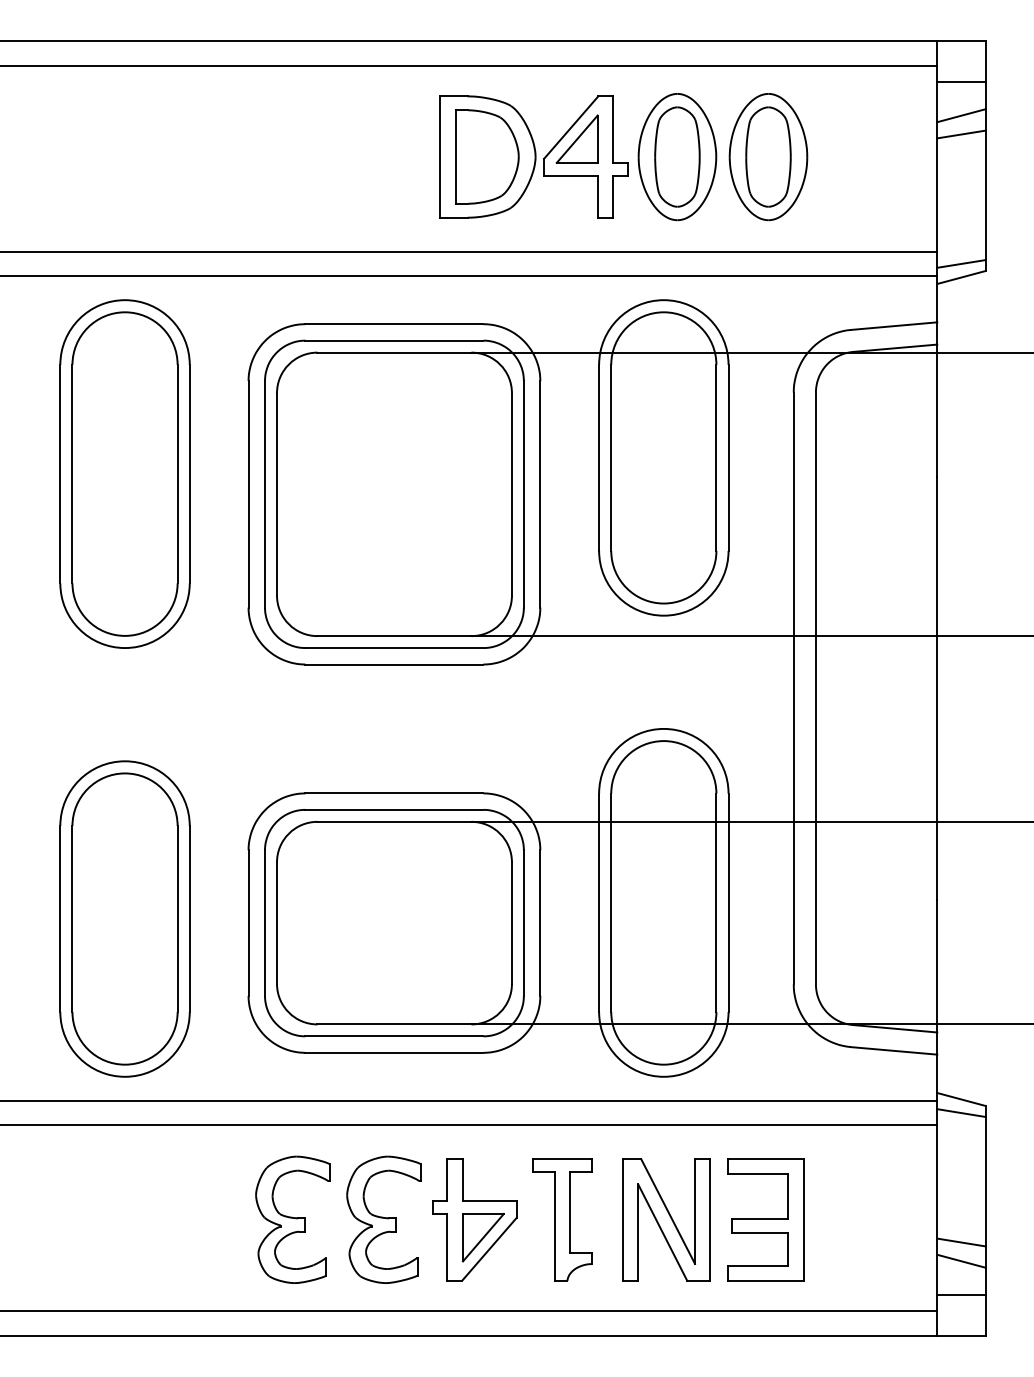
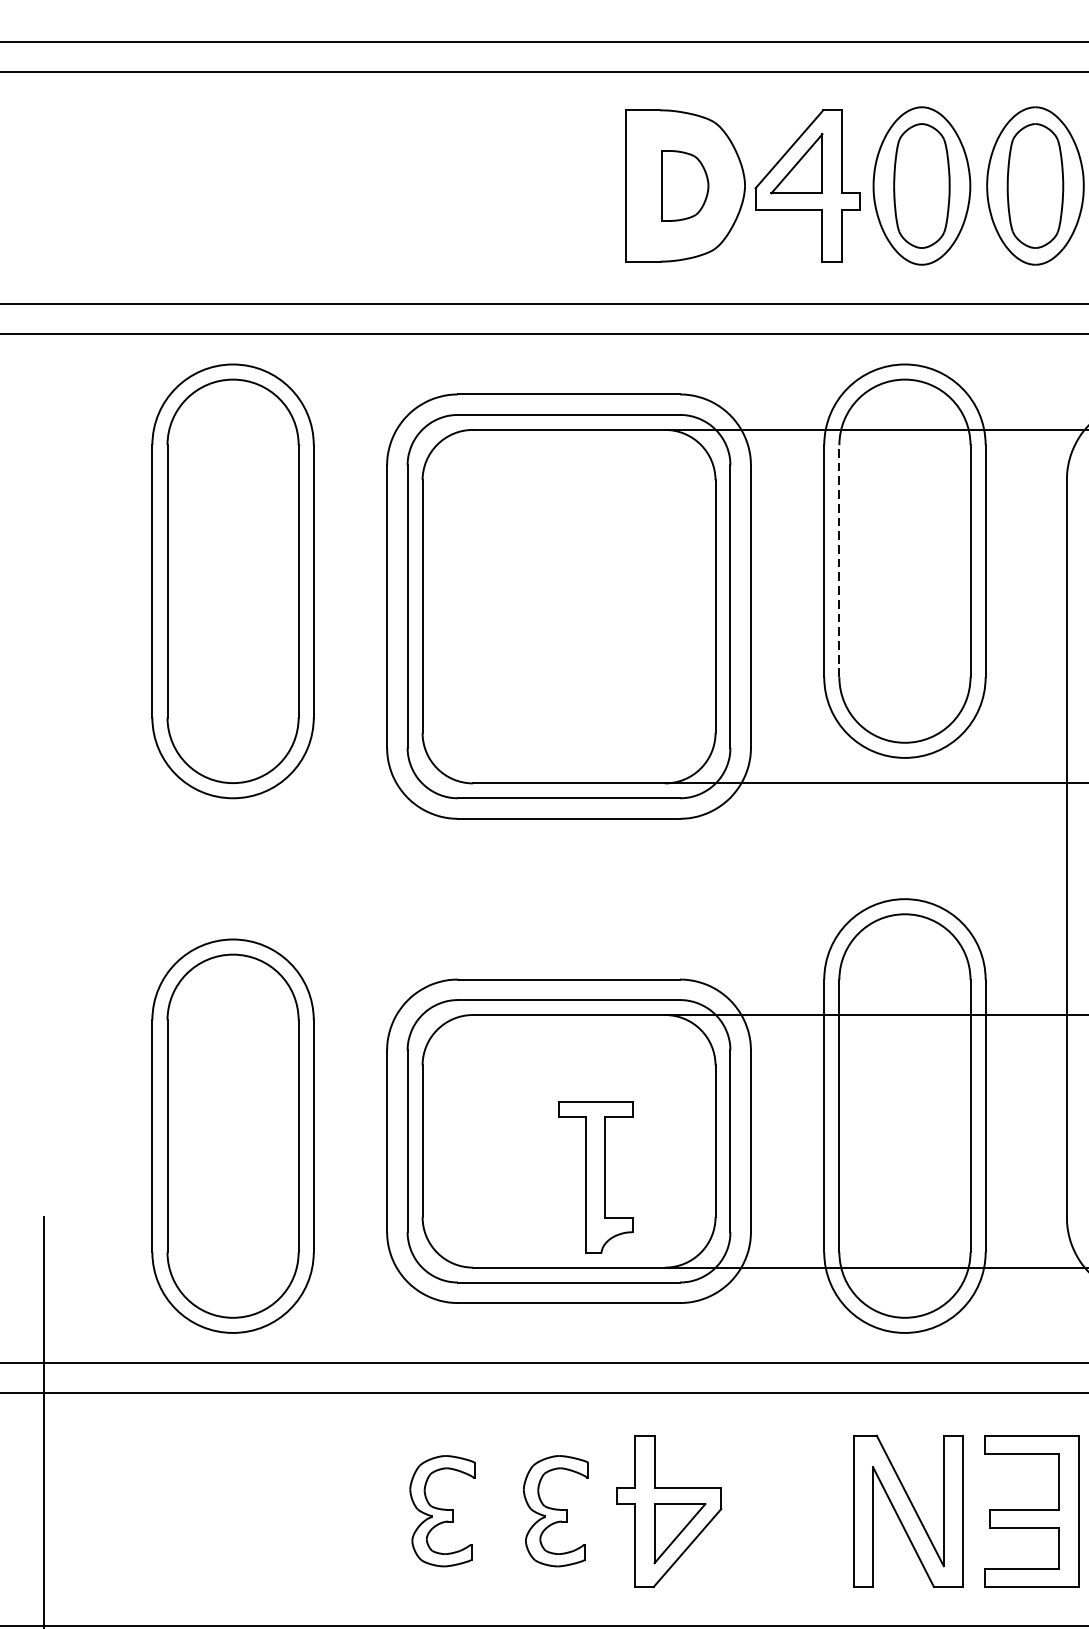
part: (487, 156) -> (685, 185), size x0.6
line: (611, 457) -> (839, 560), solid -> dashed
part: (292, 1219) -> (441, 1510), size x0.7
part: (383, 1219) -> (555, 1510), size x0.7
part: (562, 1219) -> (595, 1176), moved

